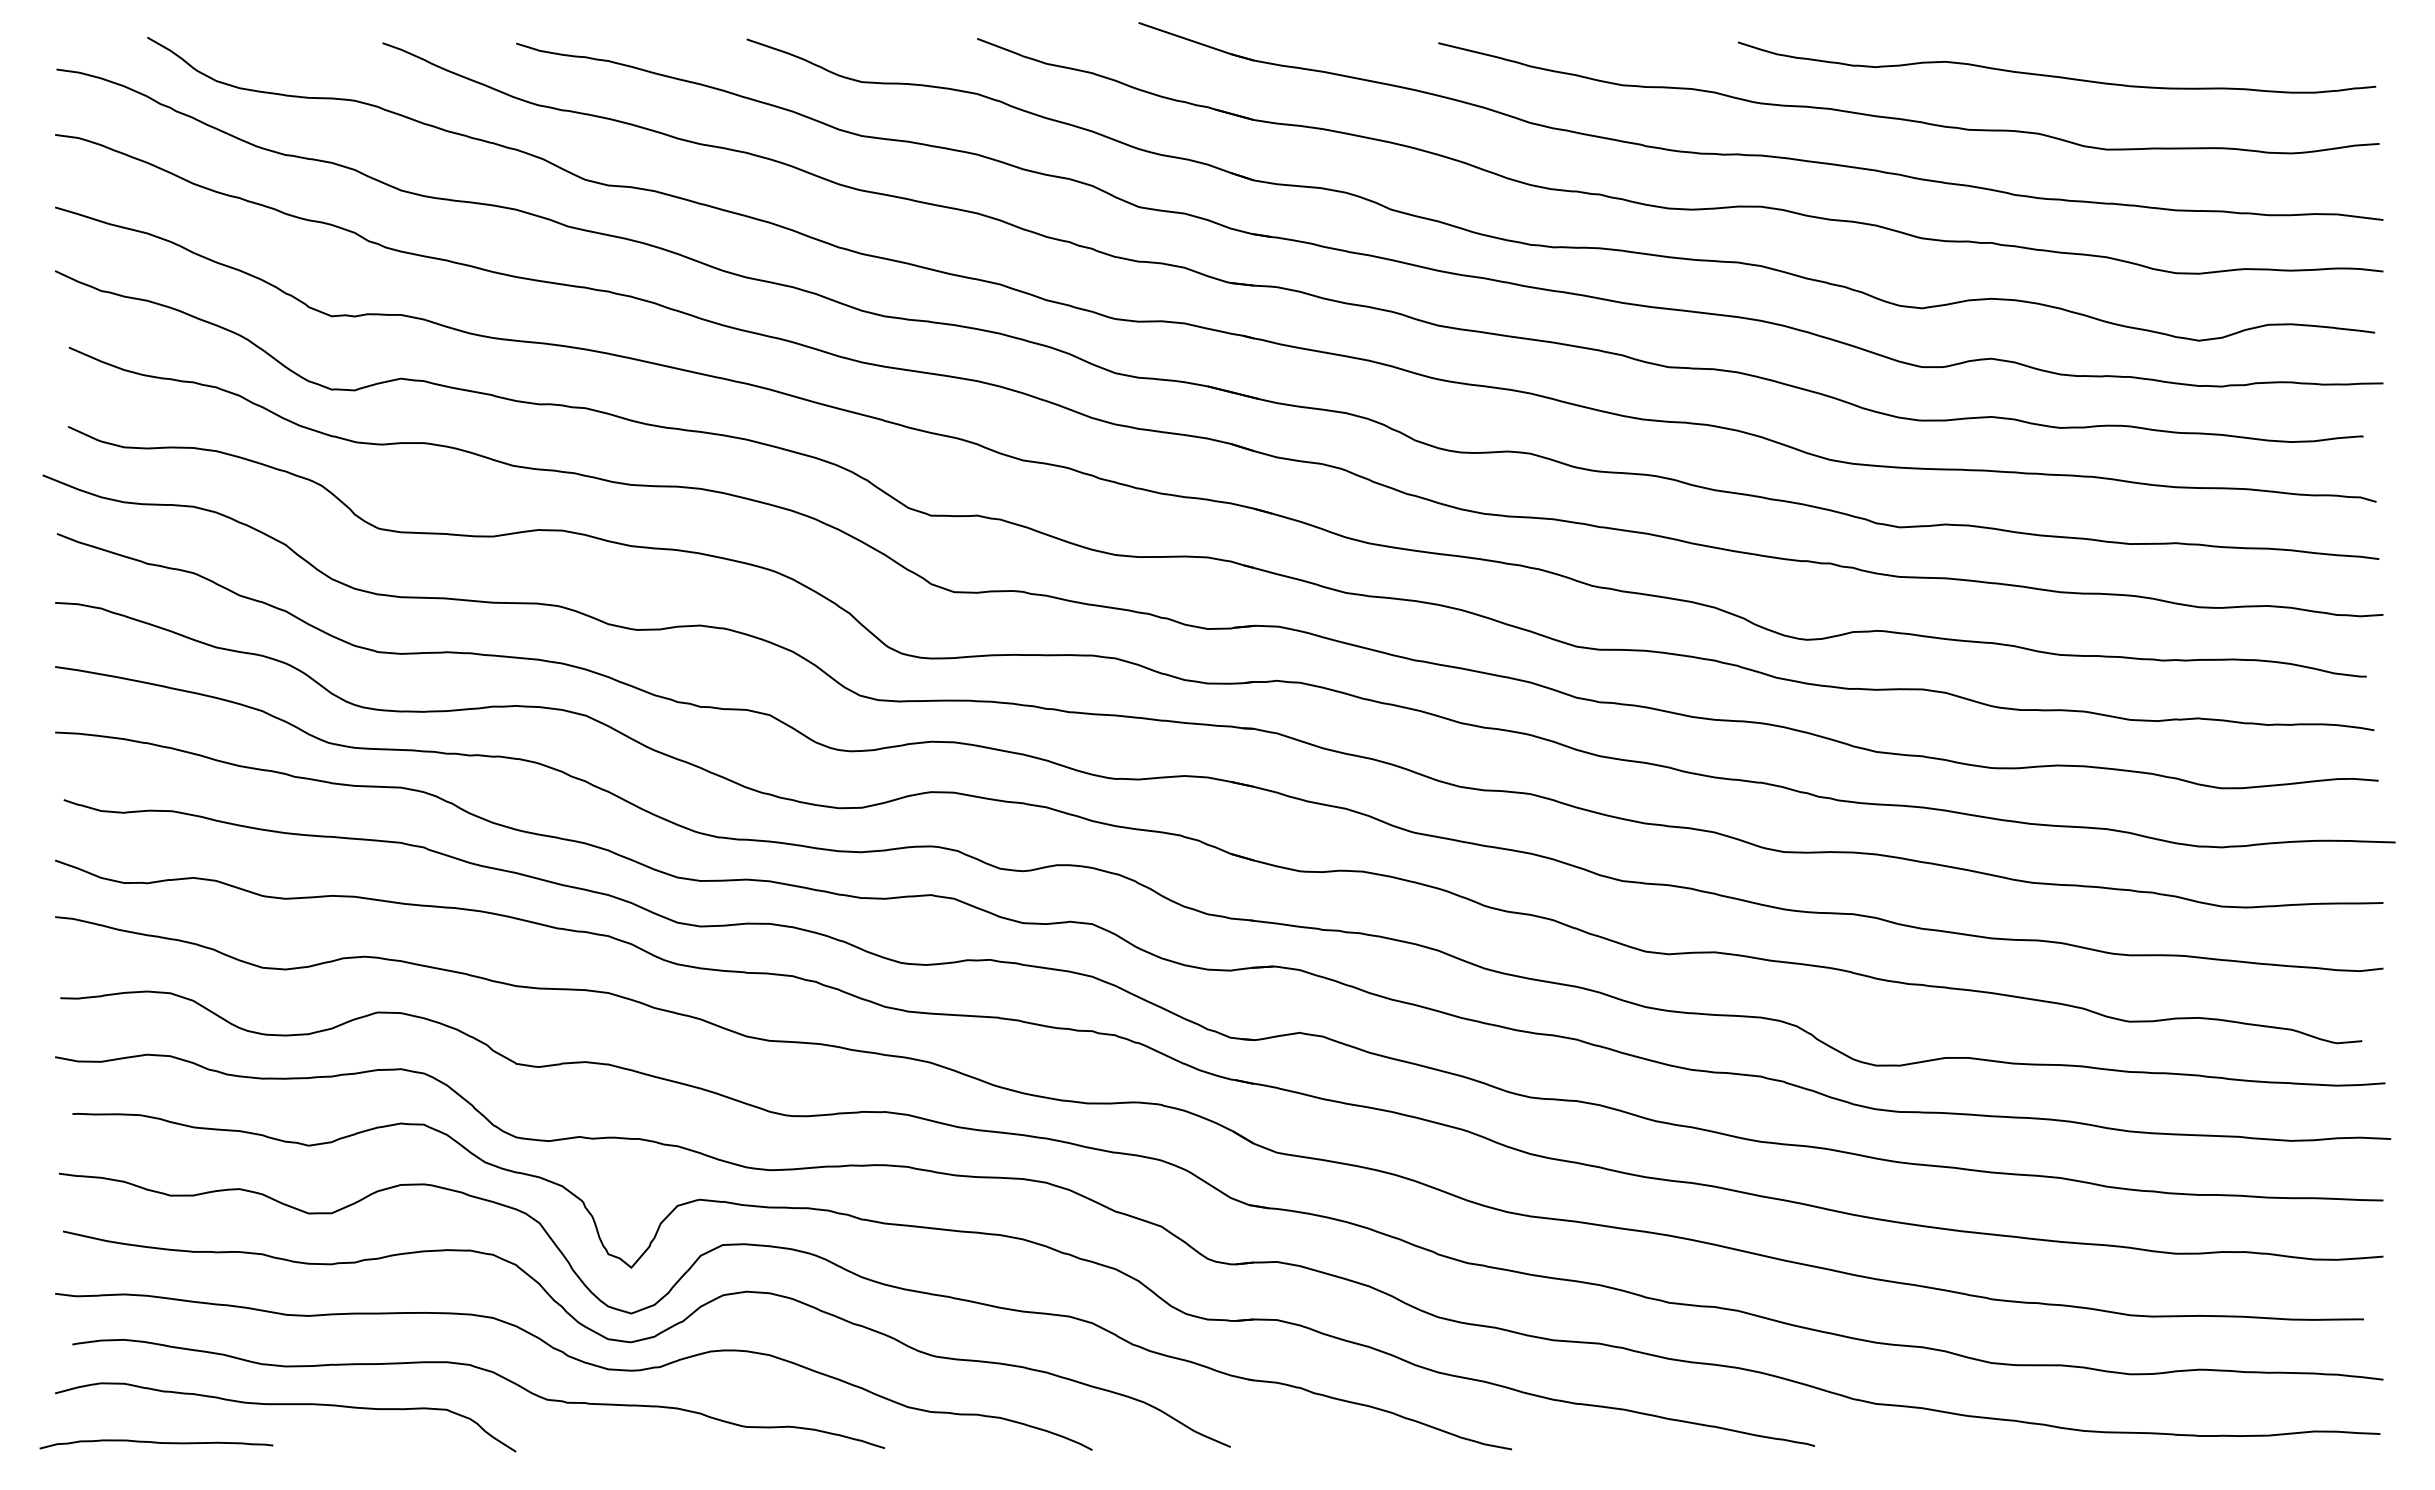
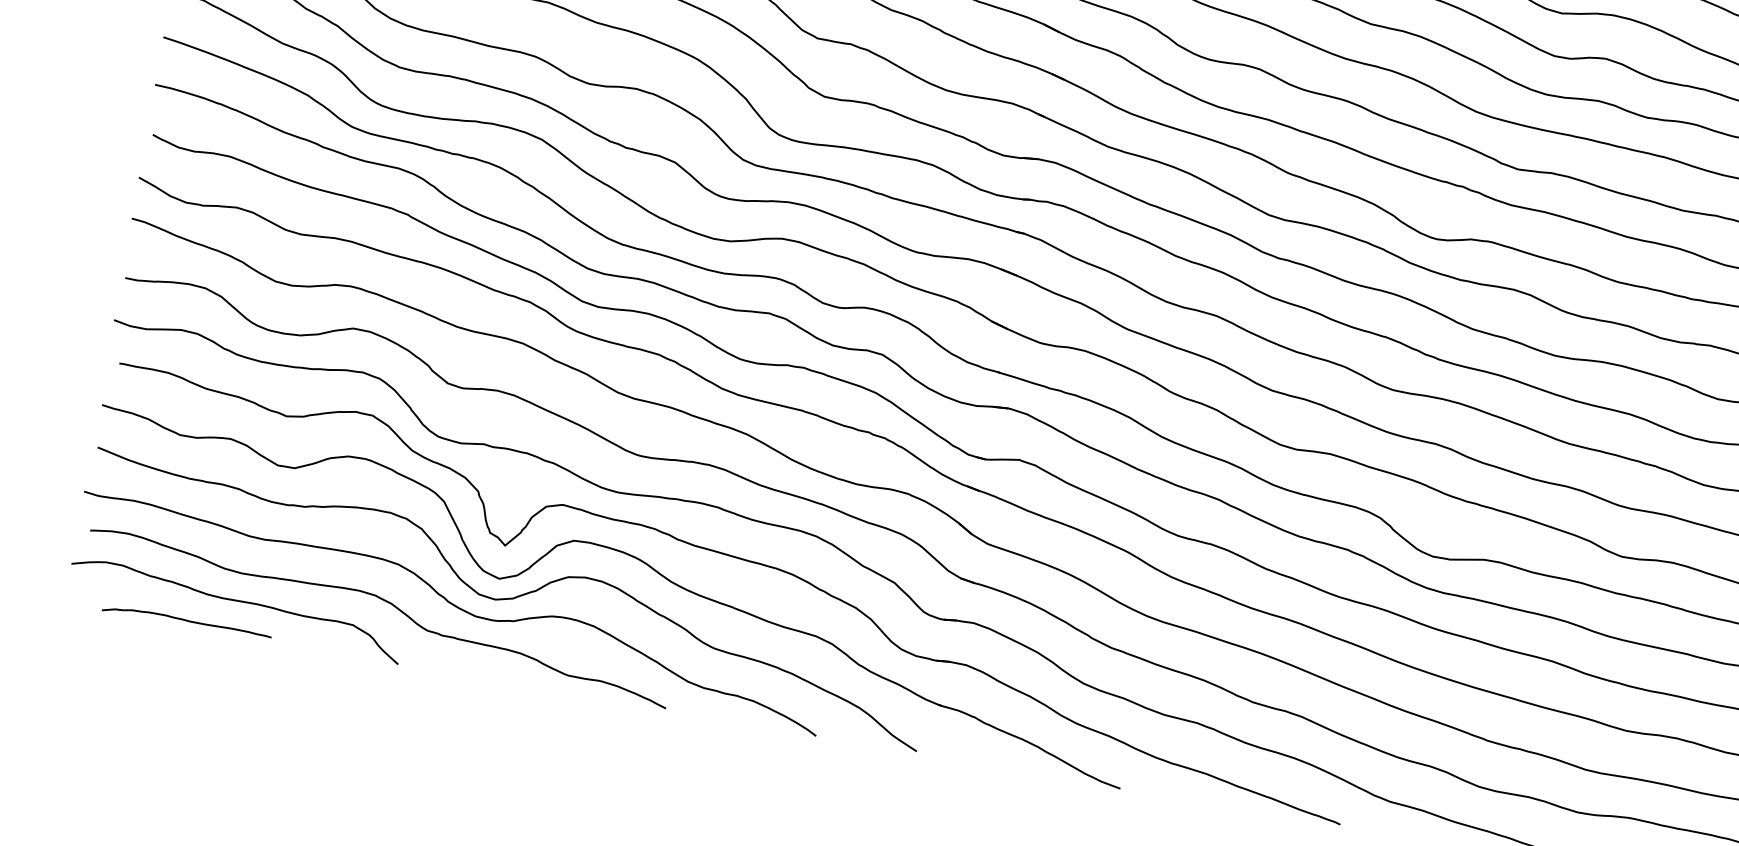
curve: (156, 1443) -> (187, 621), moved

